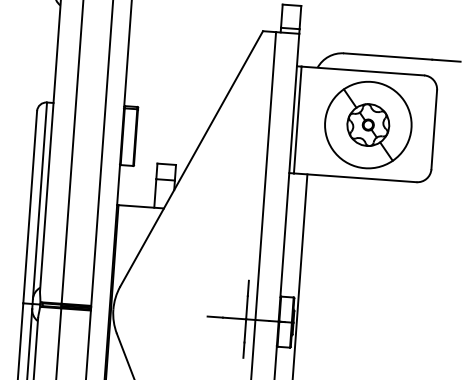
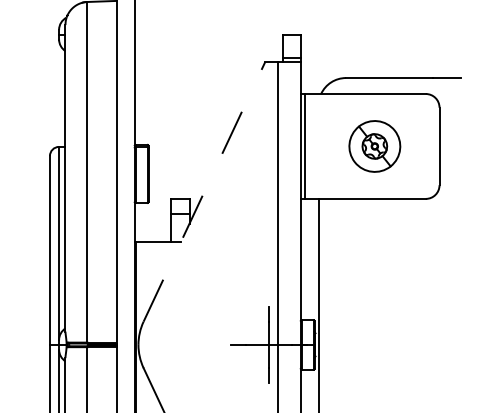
part: (368, 125) -> (374, 146), size x0.6
line: (191, 158) -> (204, 191), solid -> dashed

